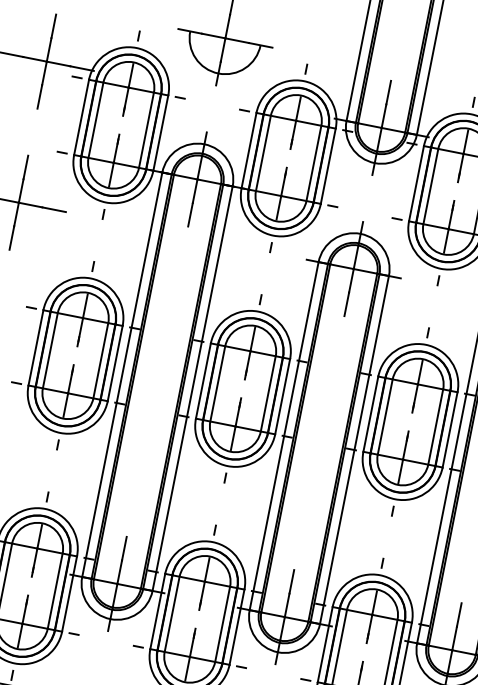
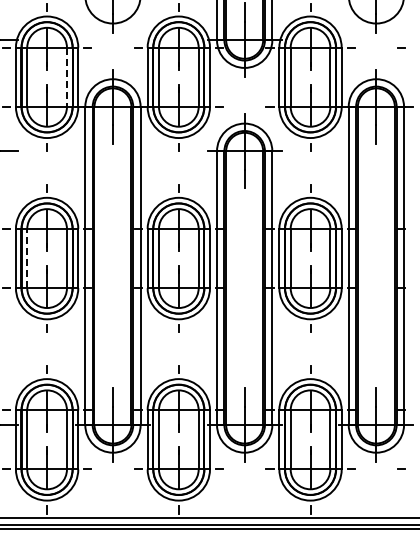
line: (145, 130) -> (66, 77), solid -> dashed
line: (50, 350) -> (27, 258), solid -> dashed

